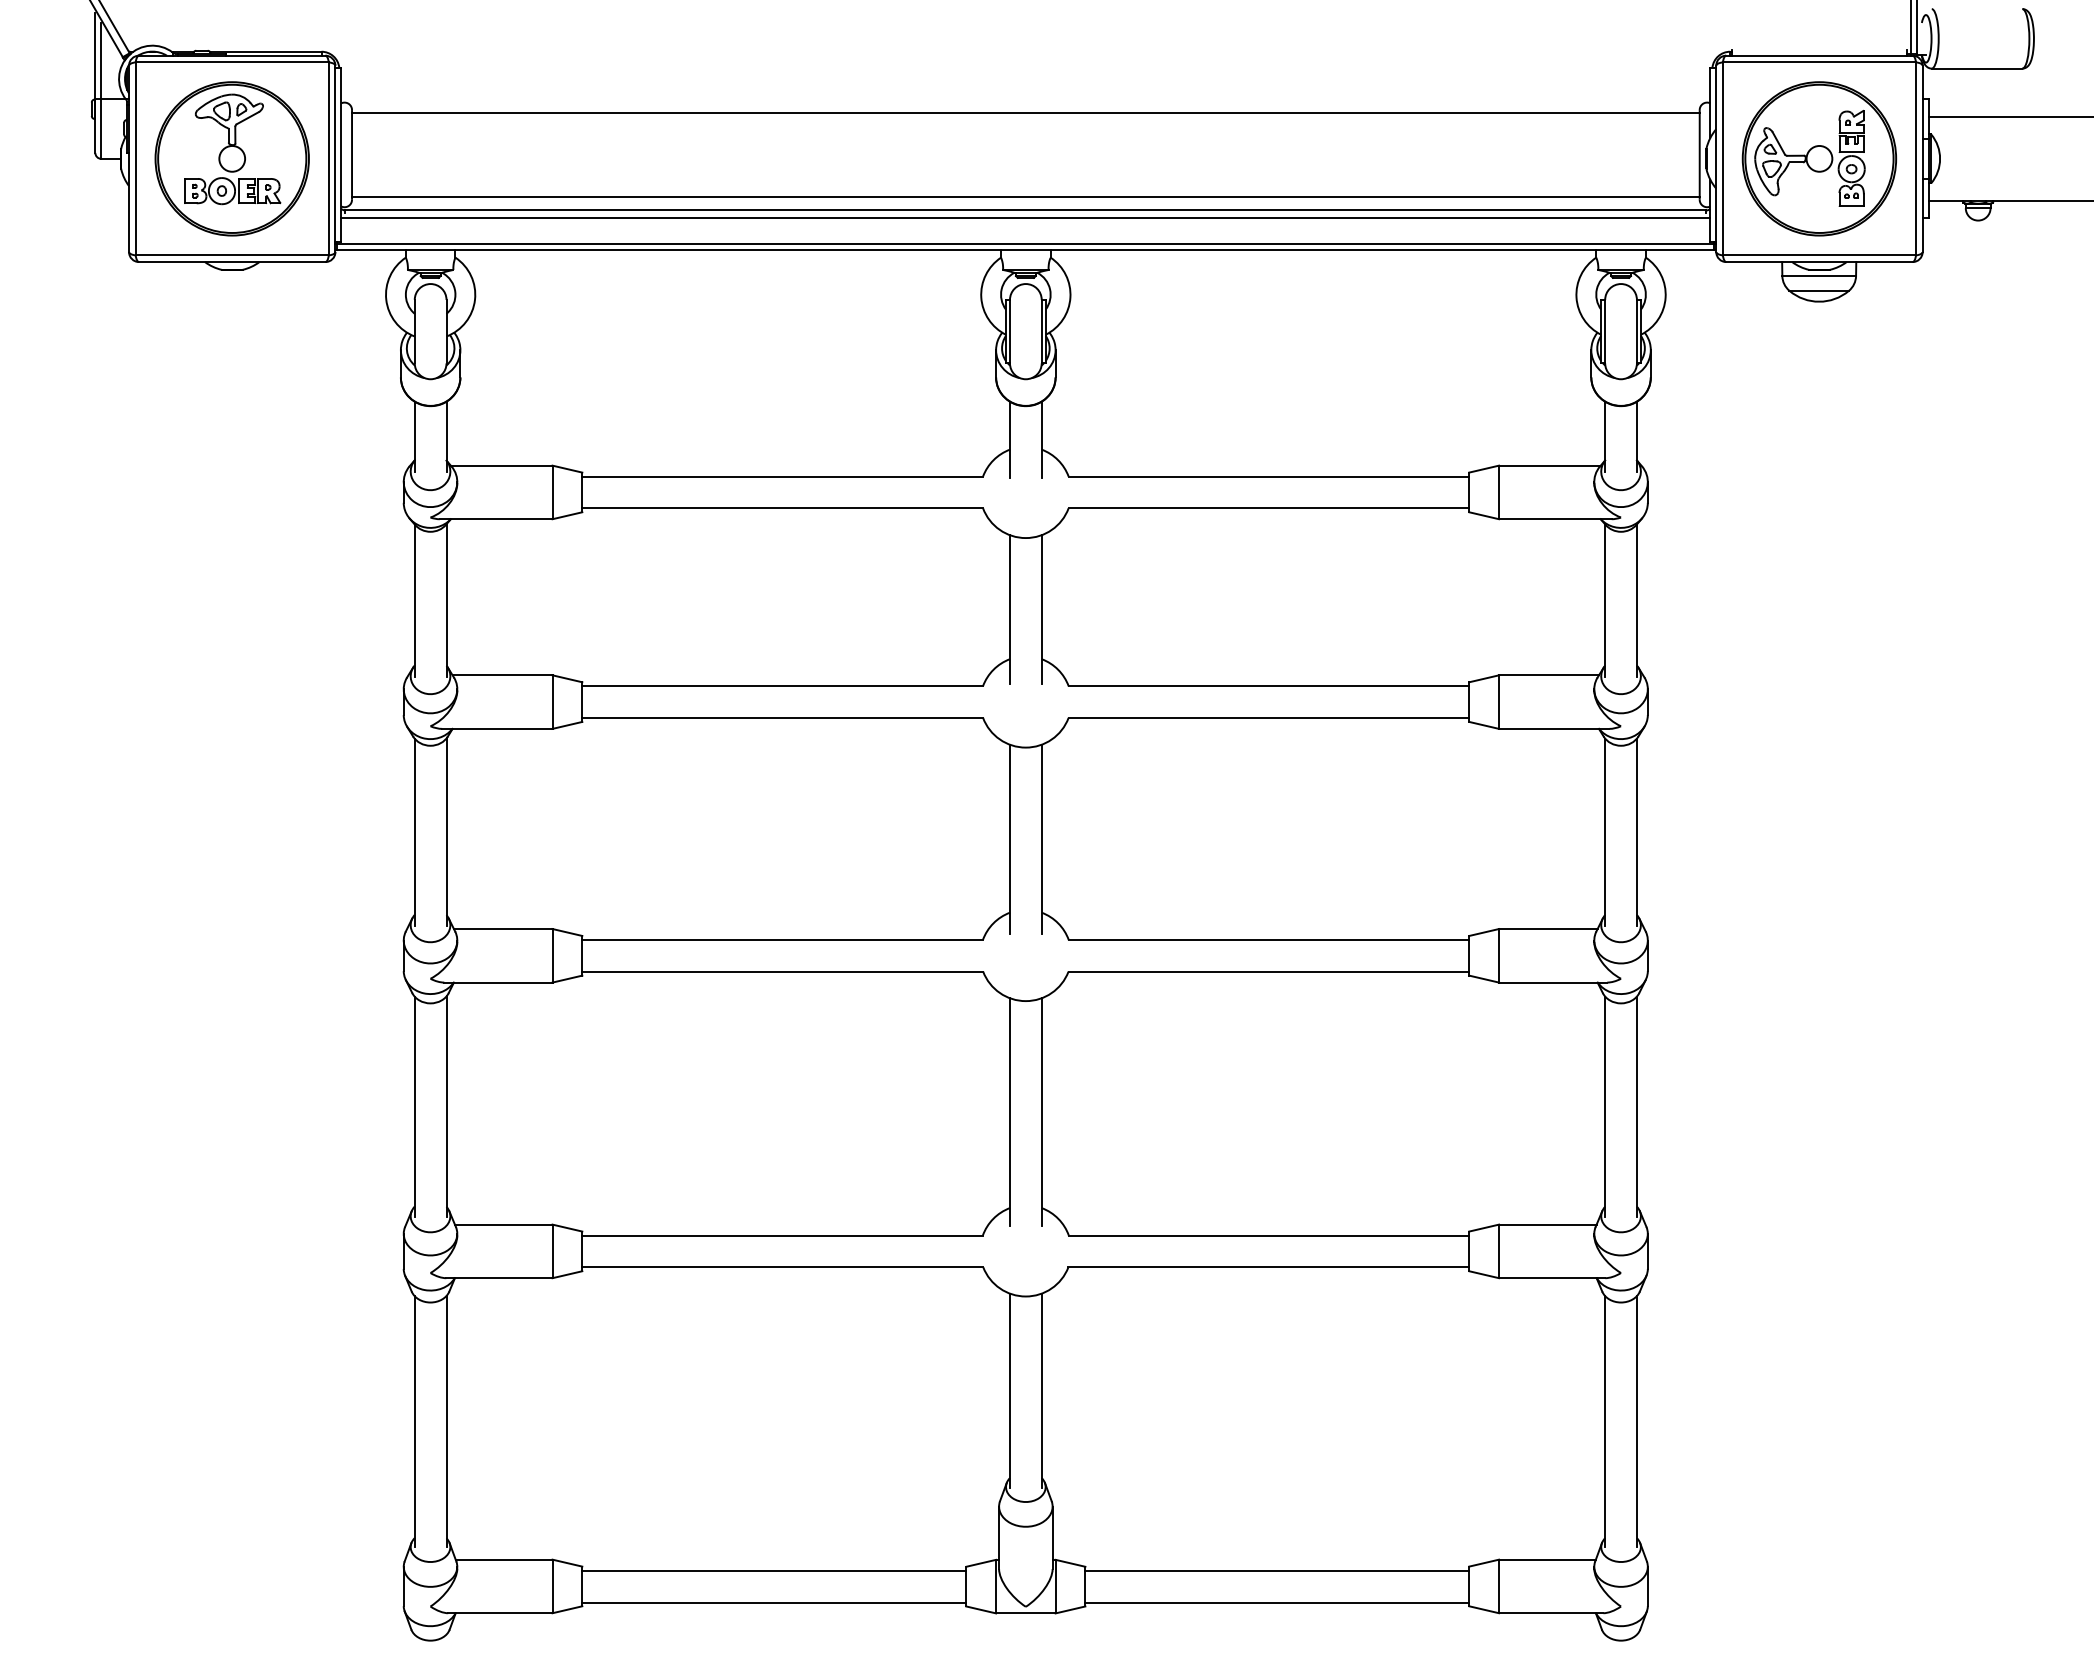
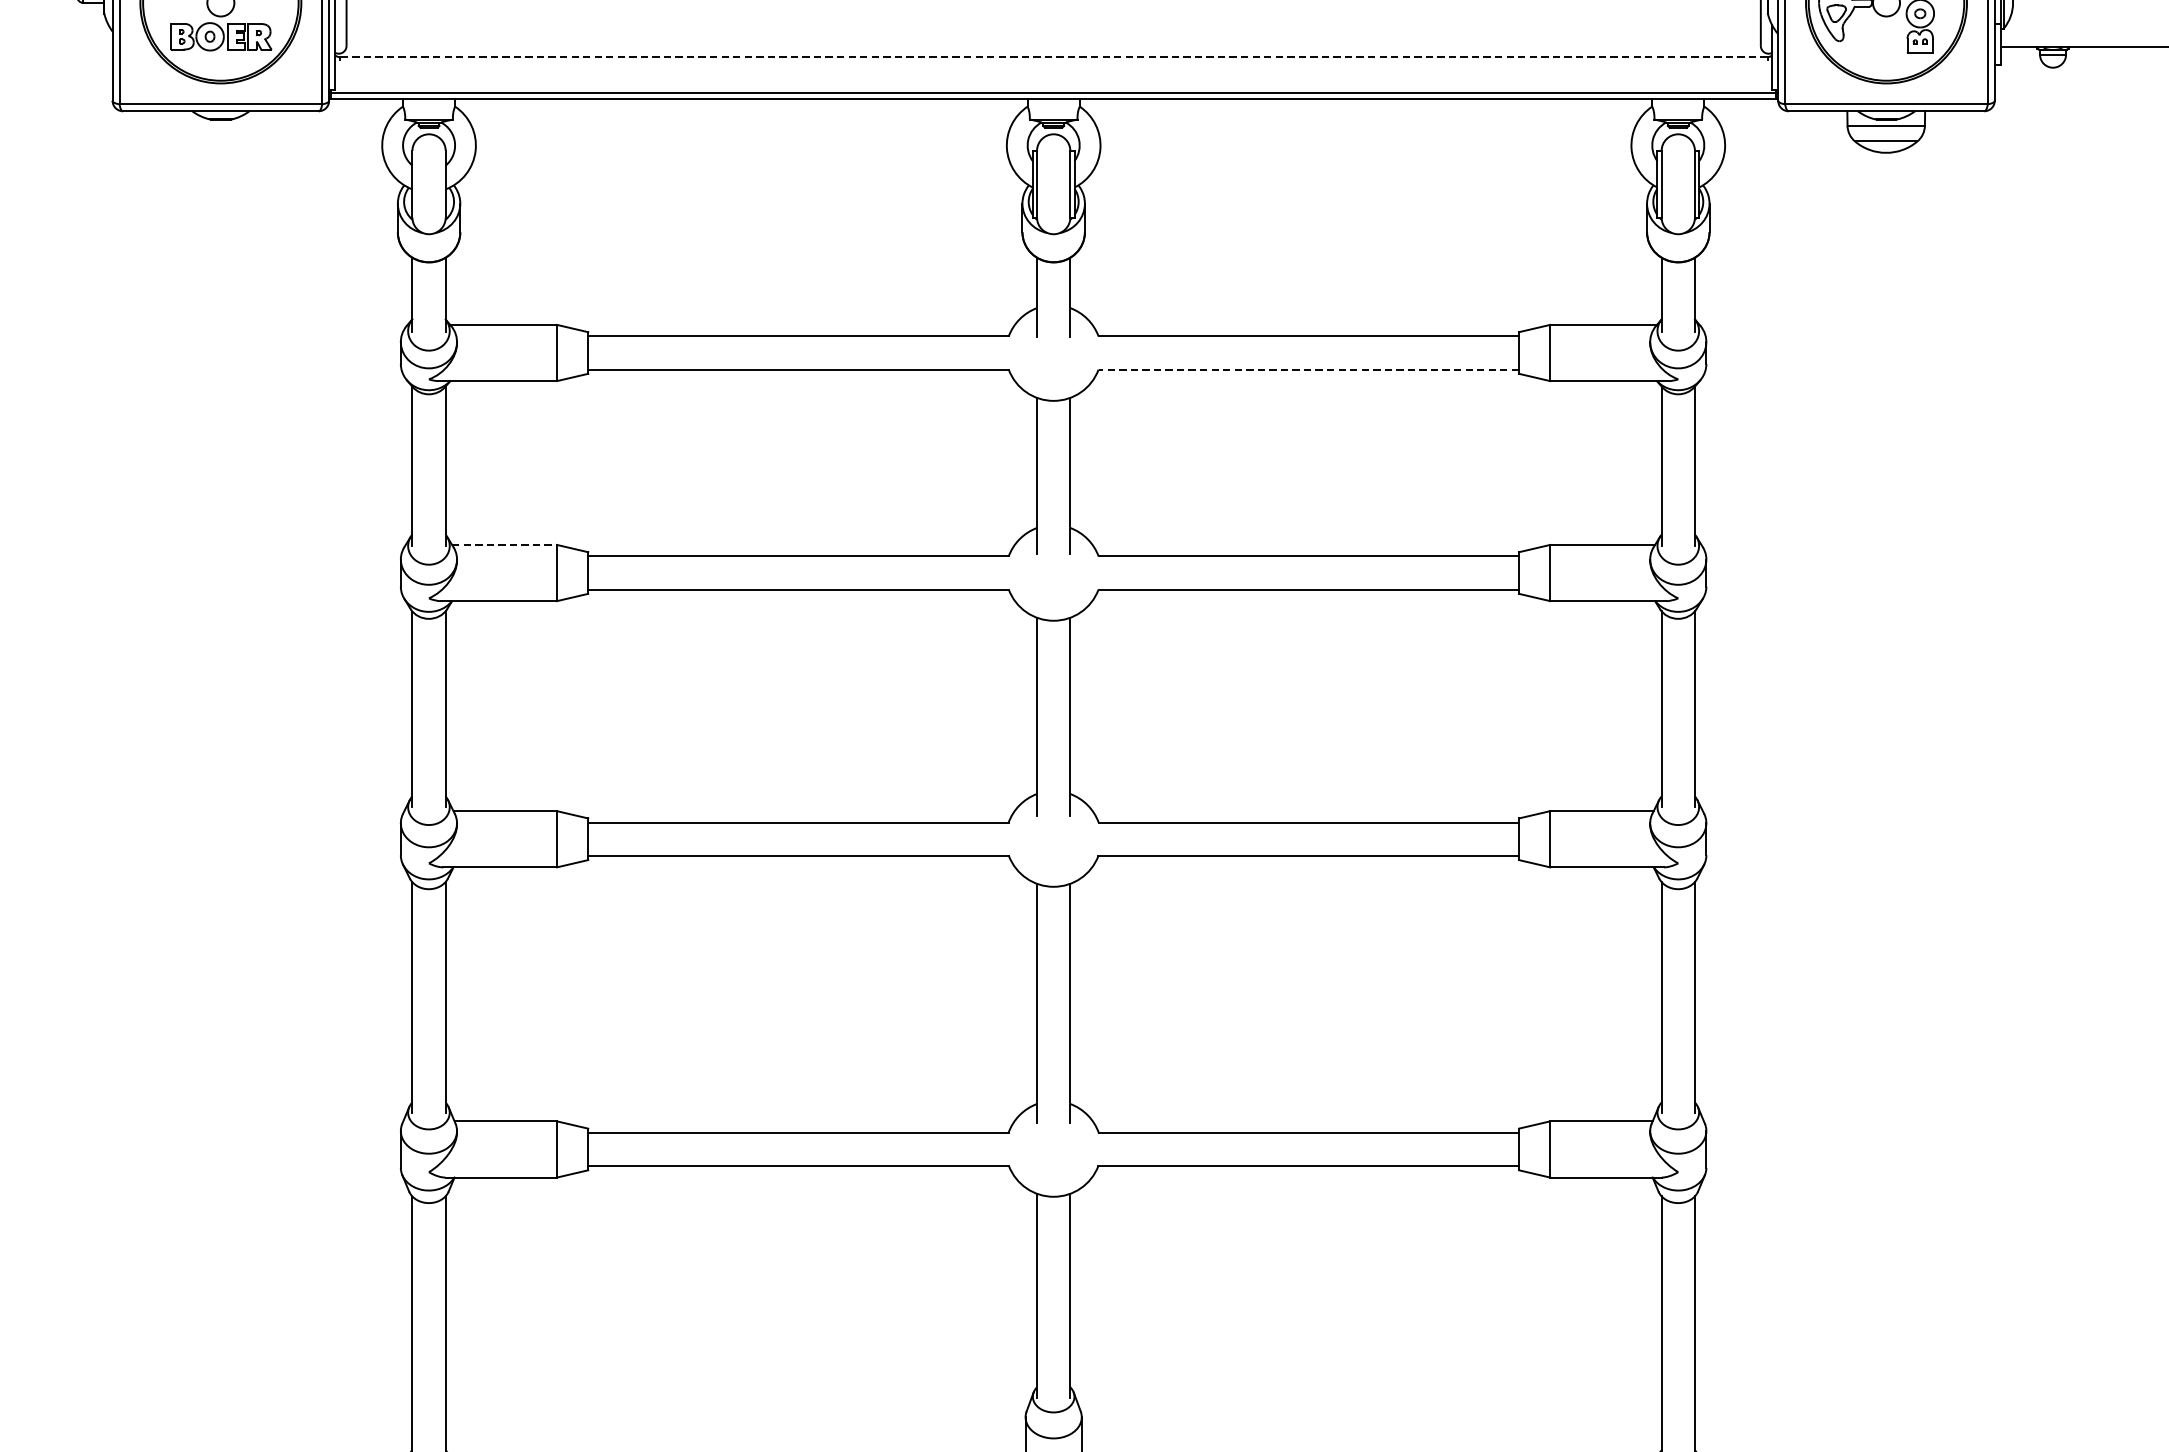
line: (1025, 196) -> (1053, 42), removed
line: (1025, 210) -> (1053, 57), solid -> dashed
line: (1025, 218) -> (1053, 65), removed
line: (1268, 508) -> (1308, 369), solid -> dashed
line: (502, 675) -> (504, 545), solid -> dashed

